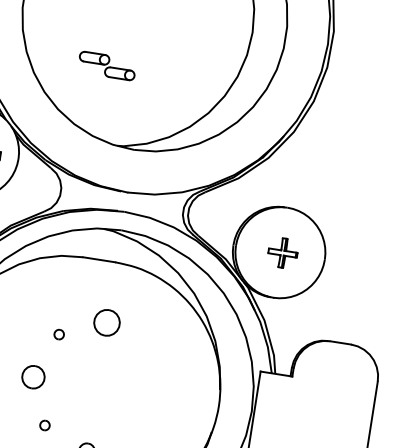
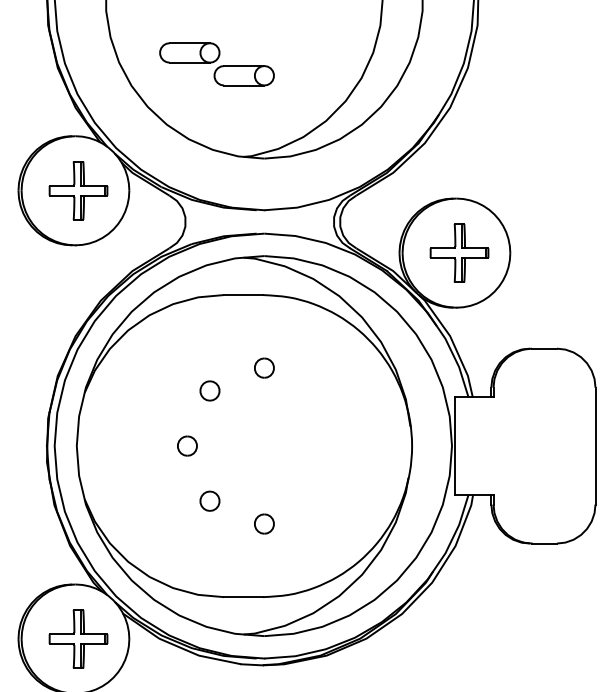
part: (106, 66) -> (216, 64), size x1.67
part: (283, 252) -> (459, 252), size x1.67
part: (107, 322) -> (264, 367), size x0.62
part: (58, 334) -> (209, 390), size x1.67
part: (33, 376) -> (187, 445), size x0.71
part: (44, 424) -> (209, 500), size x1.67

